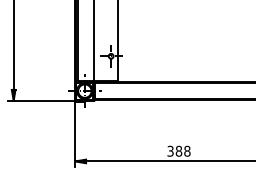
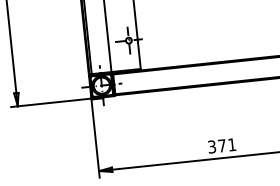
text: (182, 150) -> (226, 144), 388 -> 371

